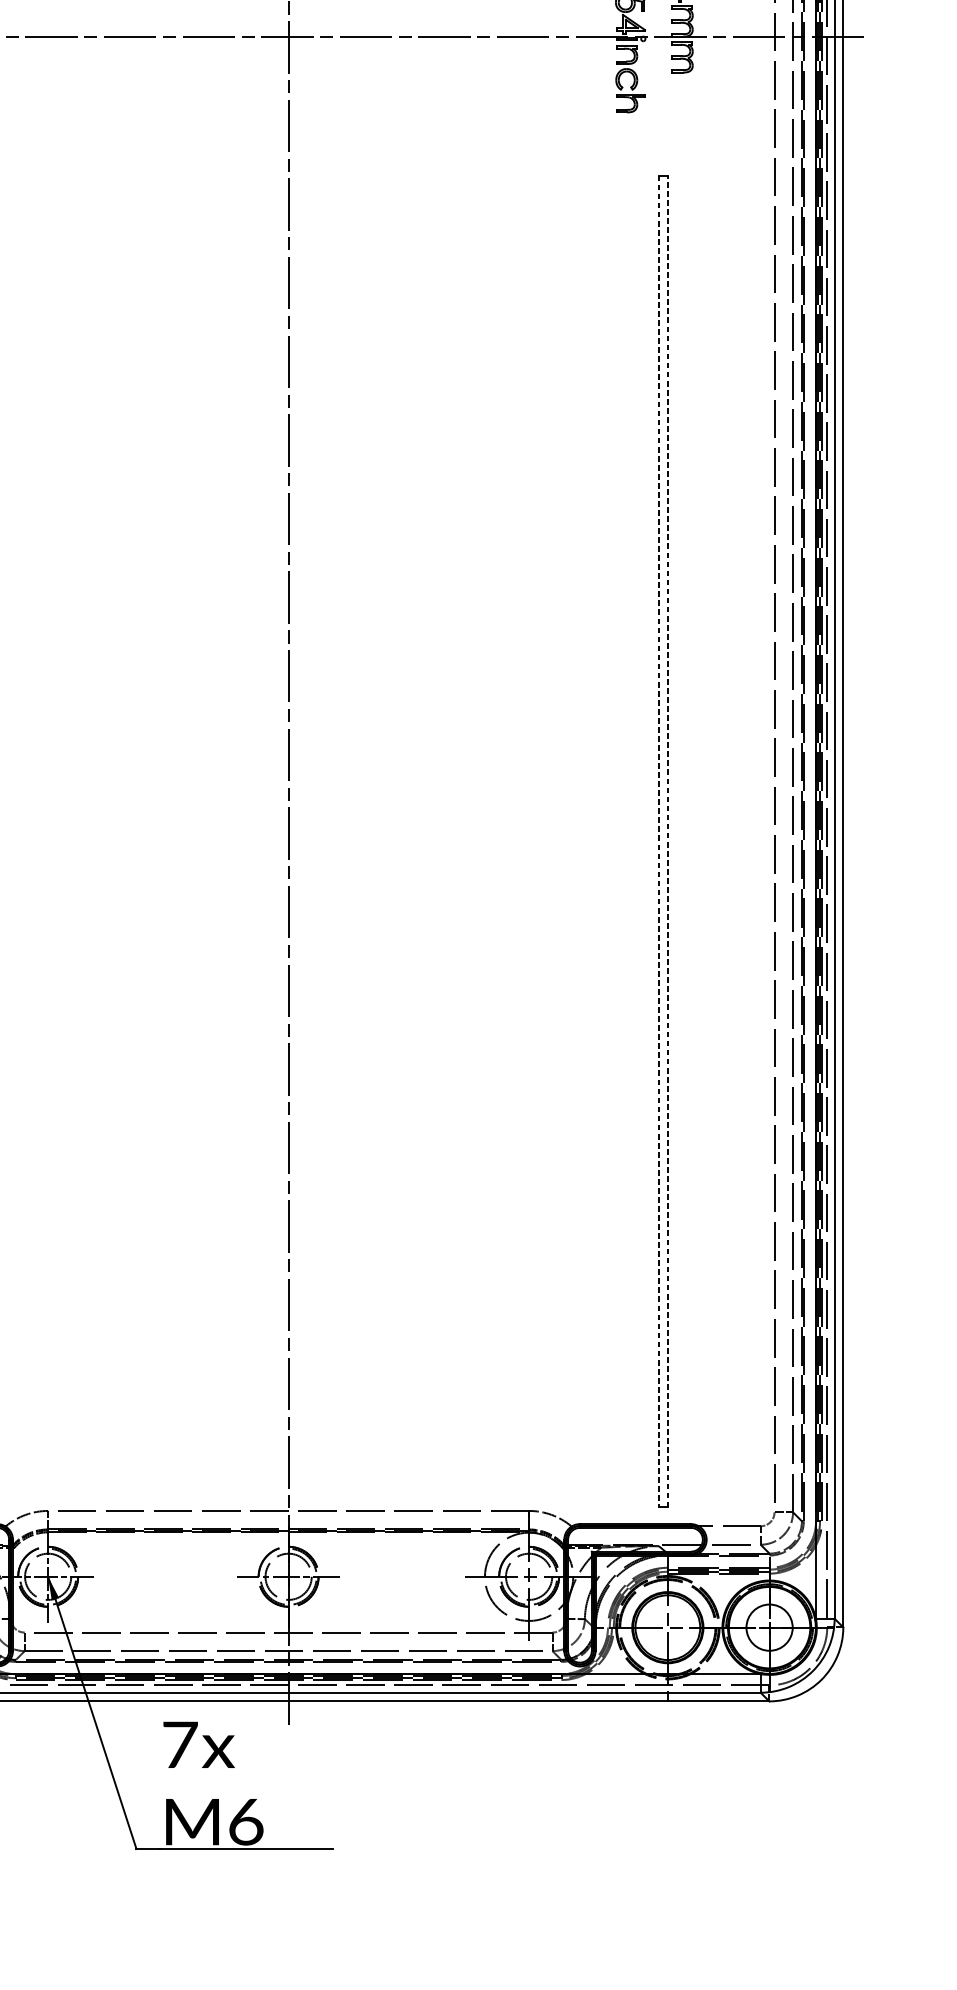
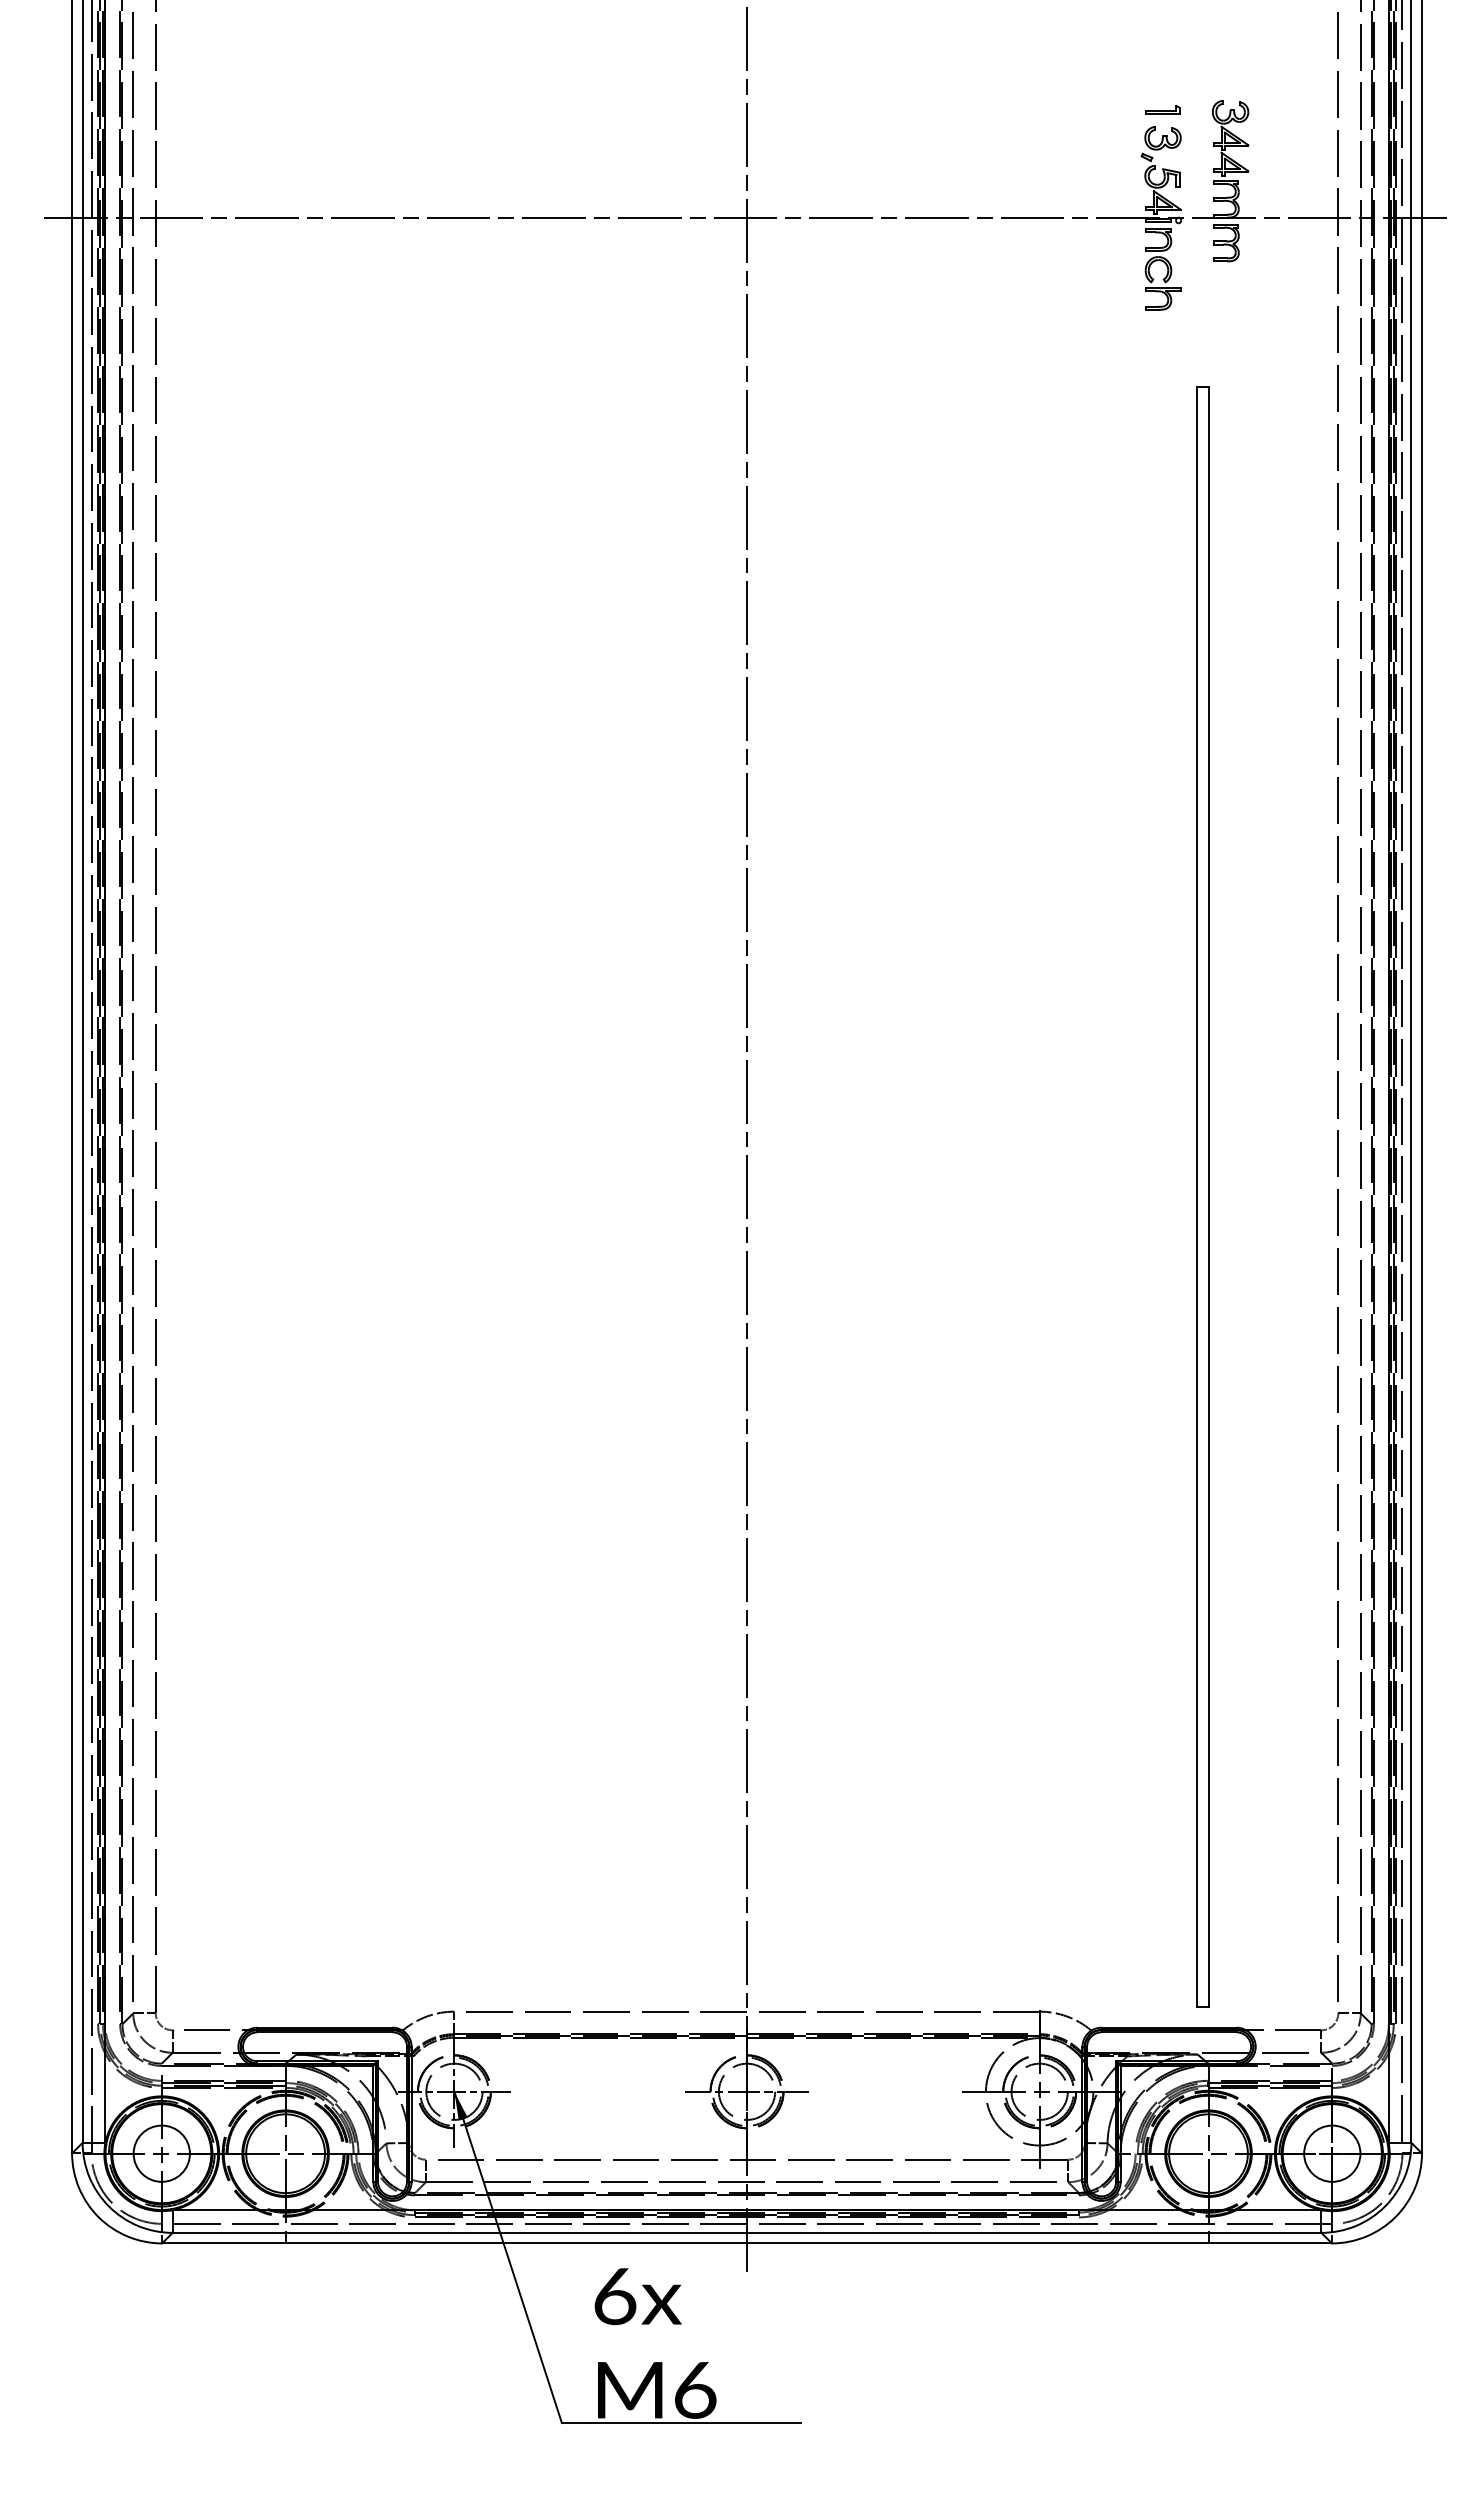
line: (658, 841) -> (1197, 1197), dashed -> solid
line: (667, 841) -> (1208, 1196), dashed -> solid
text: (180, 1745) -> (615, 2296), 7x -> 6x

